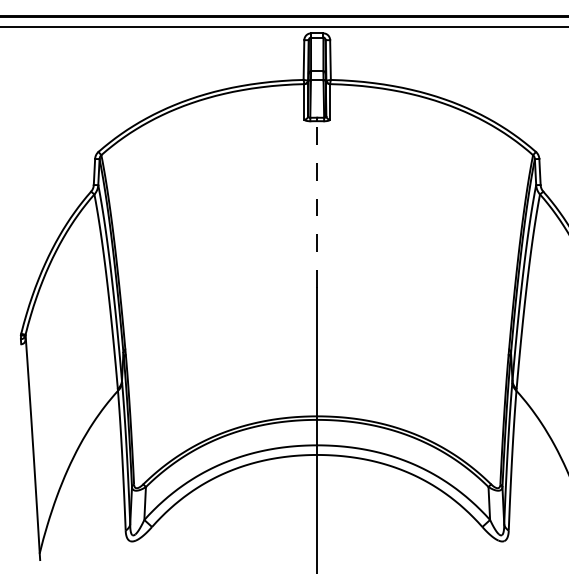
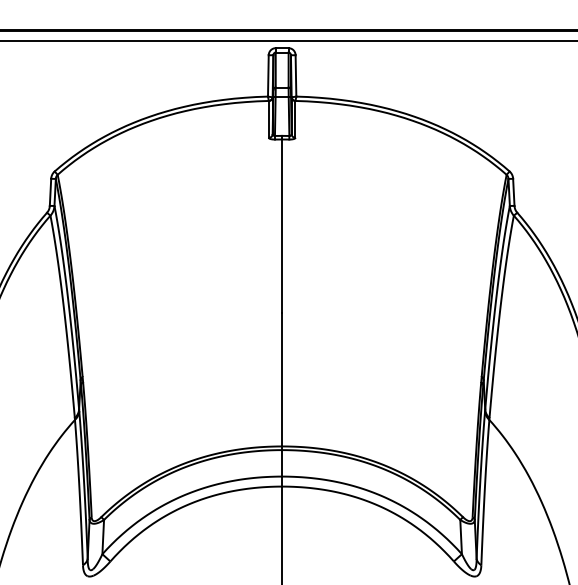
line: (317, 203) -> (282, 225), dashed -> solid

